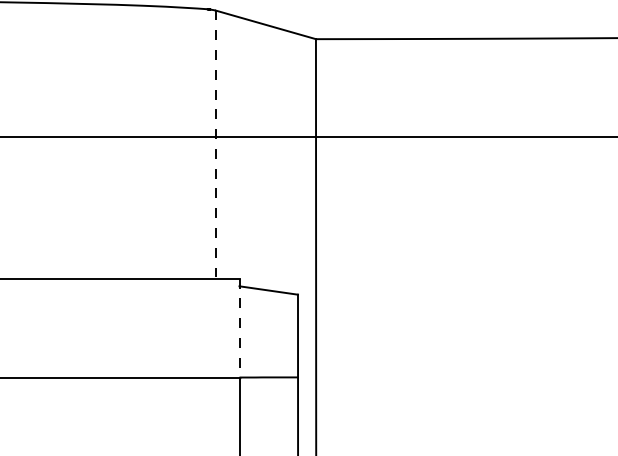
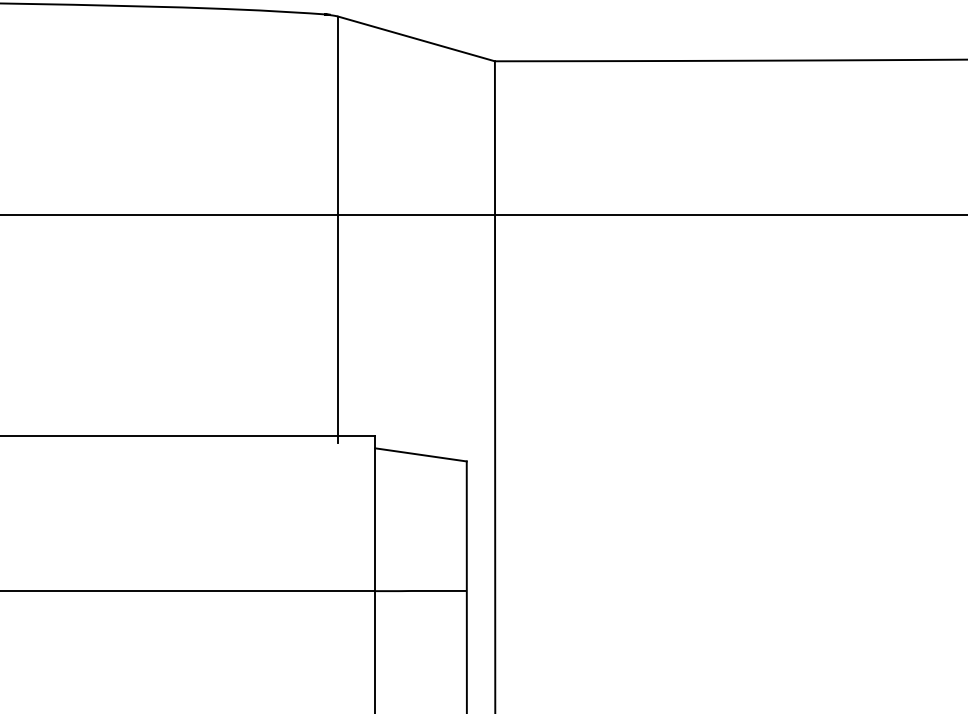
line: (215, 147) -> (337, 230), dashed -> solid
line: (239, 328) -> (375, 514), dashed -> solid

